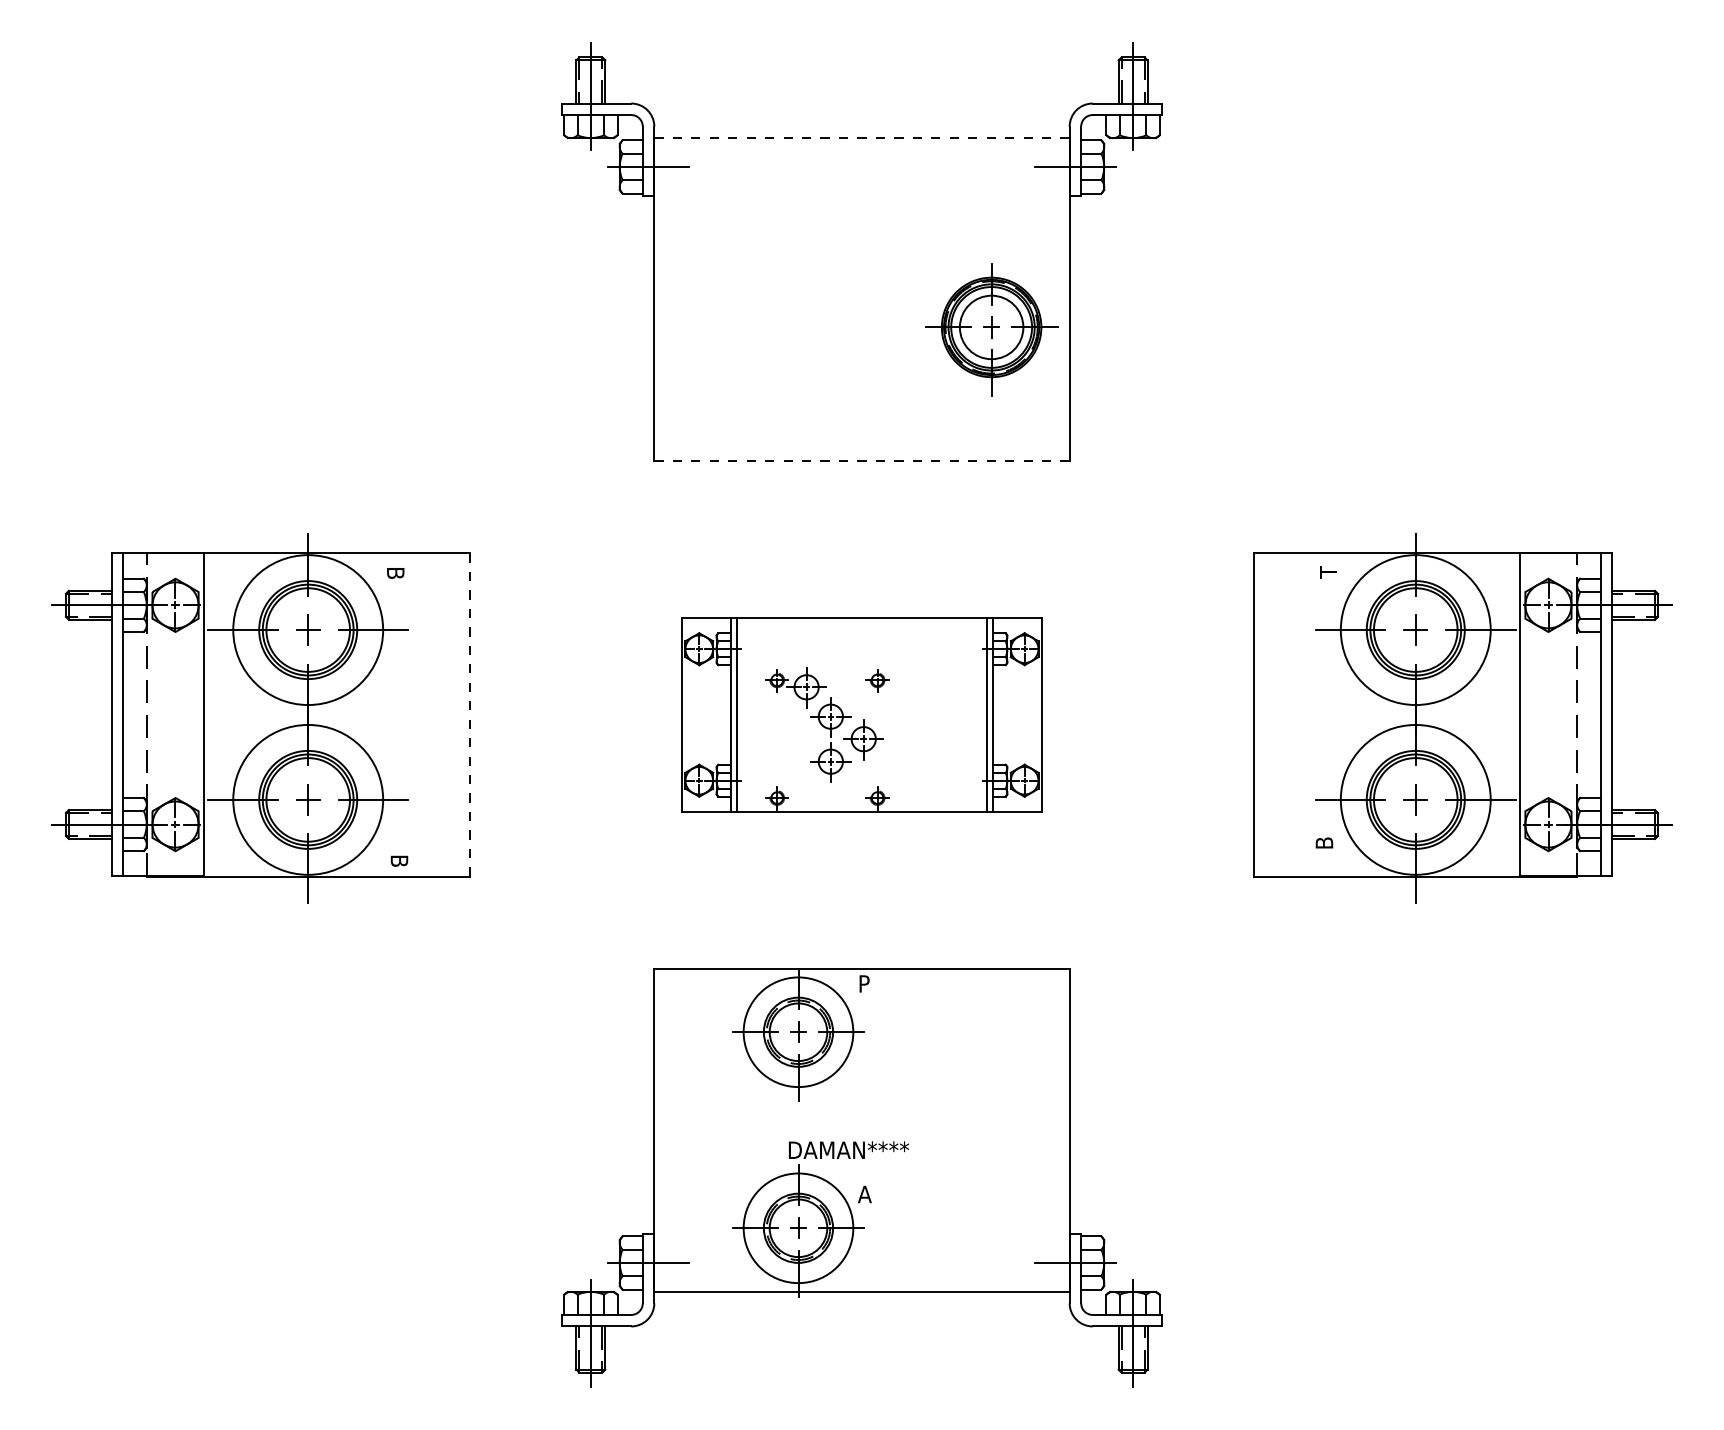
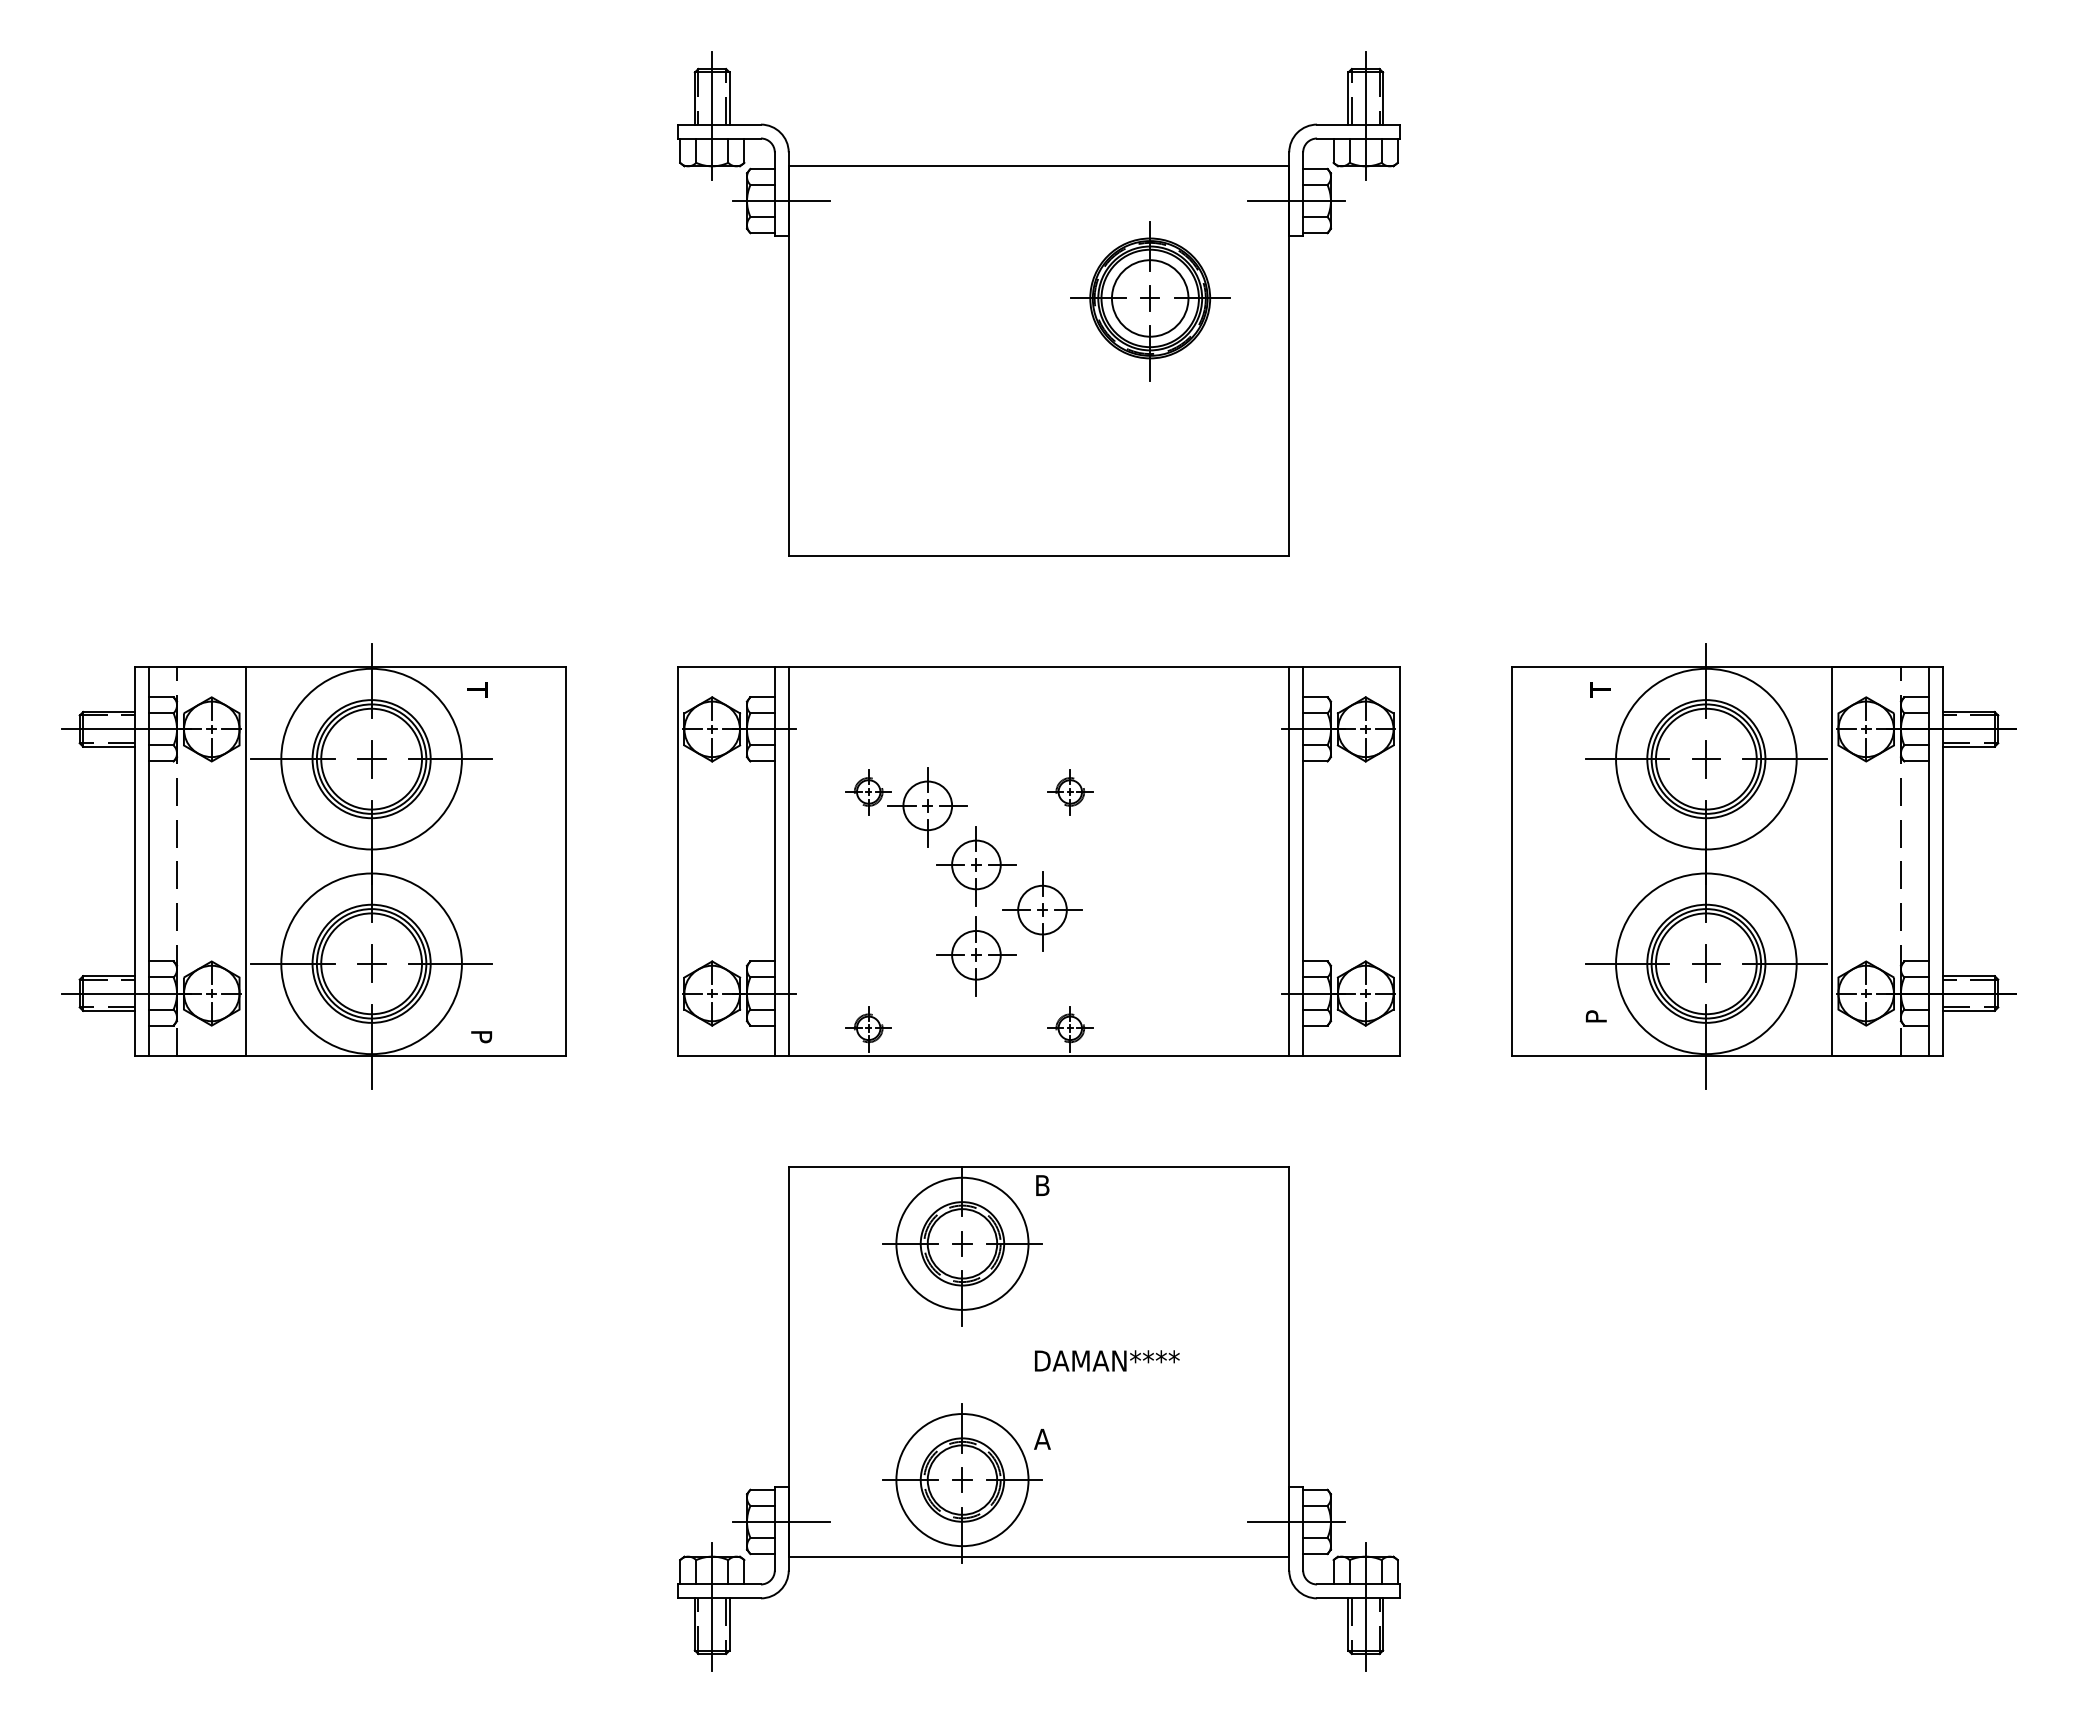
line: (861, 138) -> (1038, 166), dashed -> solid
part: (991, 329) -> (1150, 301), moved
line: (862, 461) -> (1039, 555), dashed -> solid
text: (395, 572) -> (476, 689), B -> T
line: (469, 715) -> (566, 861), dashed -> solid
part: (861, 715) -> (1038, 861), size x1.67
text: (1324, 841) -> (1596, 1014), B -> P
text: (399, 861) -> (481, 1038), B -> P
text: (865, 983) -> (1043, 1185), P -> B
text: (849, 1149) -> (1107, 1360), moved

